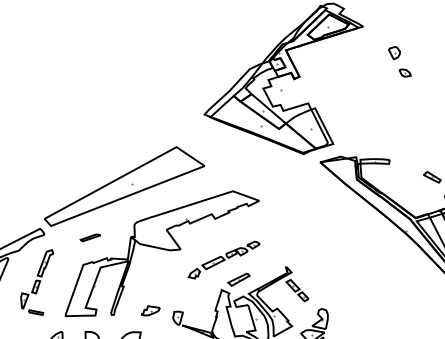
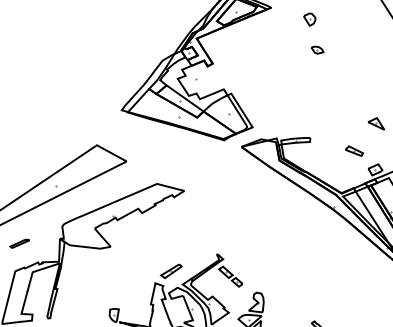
part: (394, 53) -> (310, 20), moved
part: (223, 259) -> (154, 252), removed
part: (150, 310) -> (86, 310), removed

